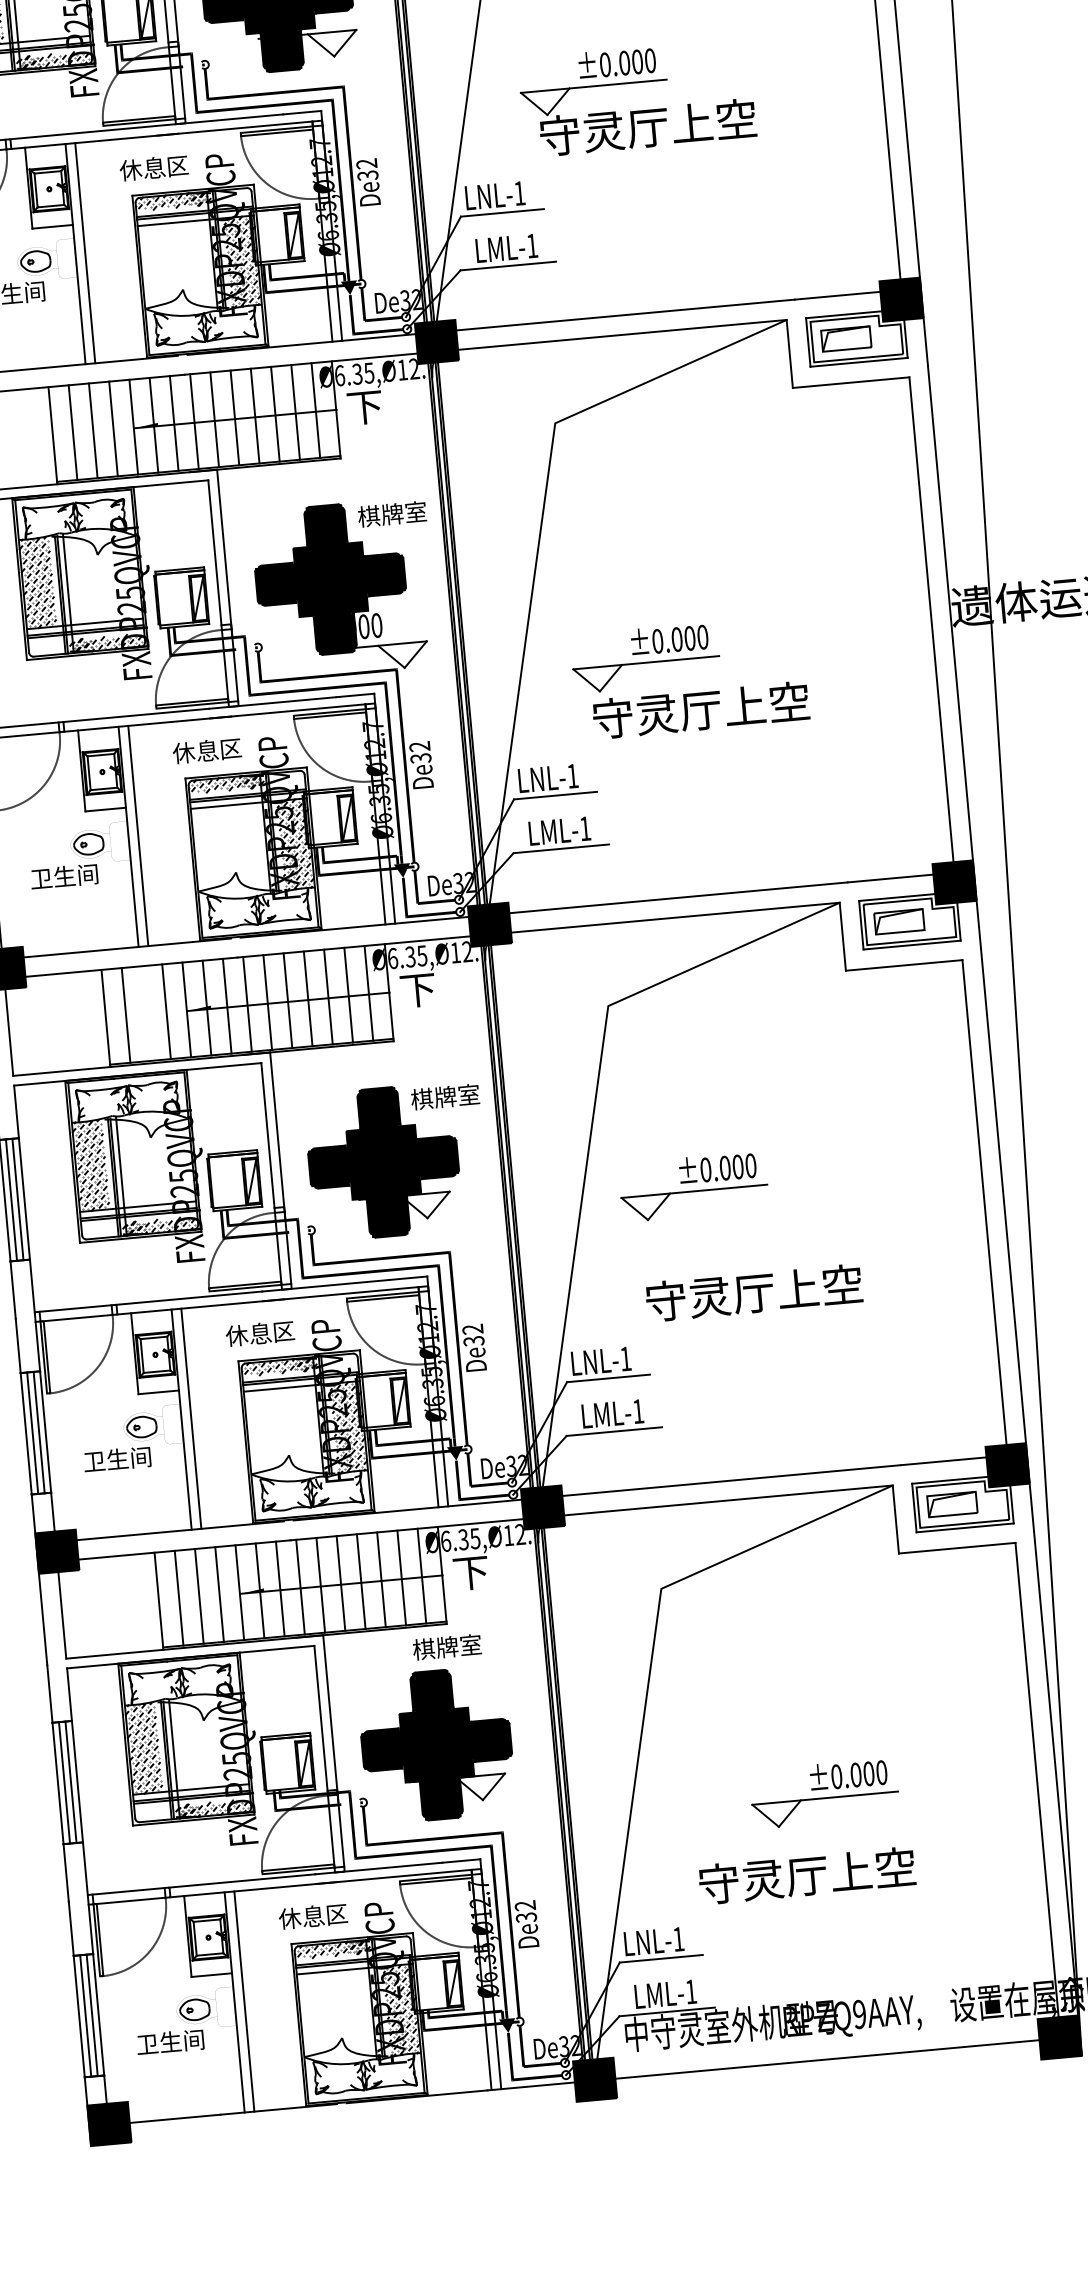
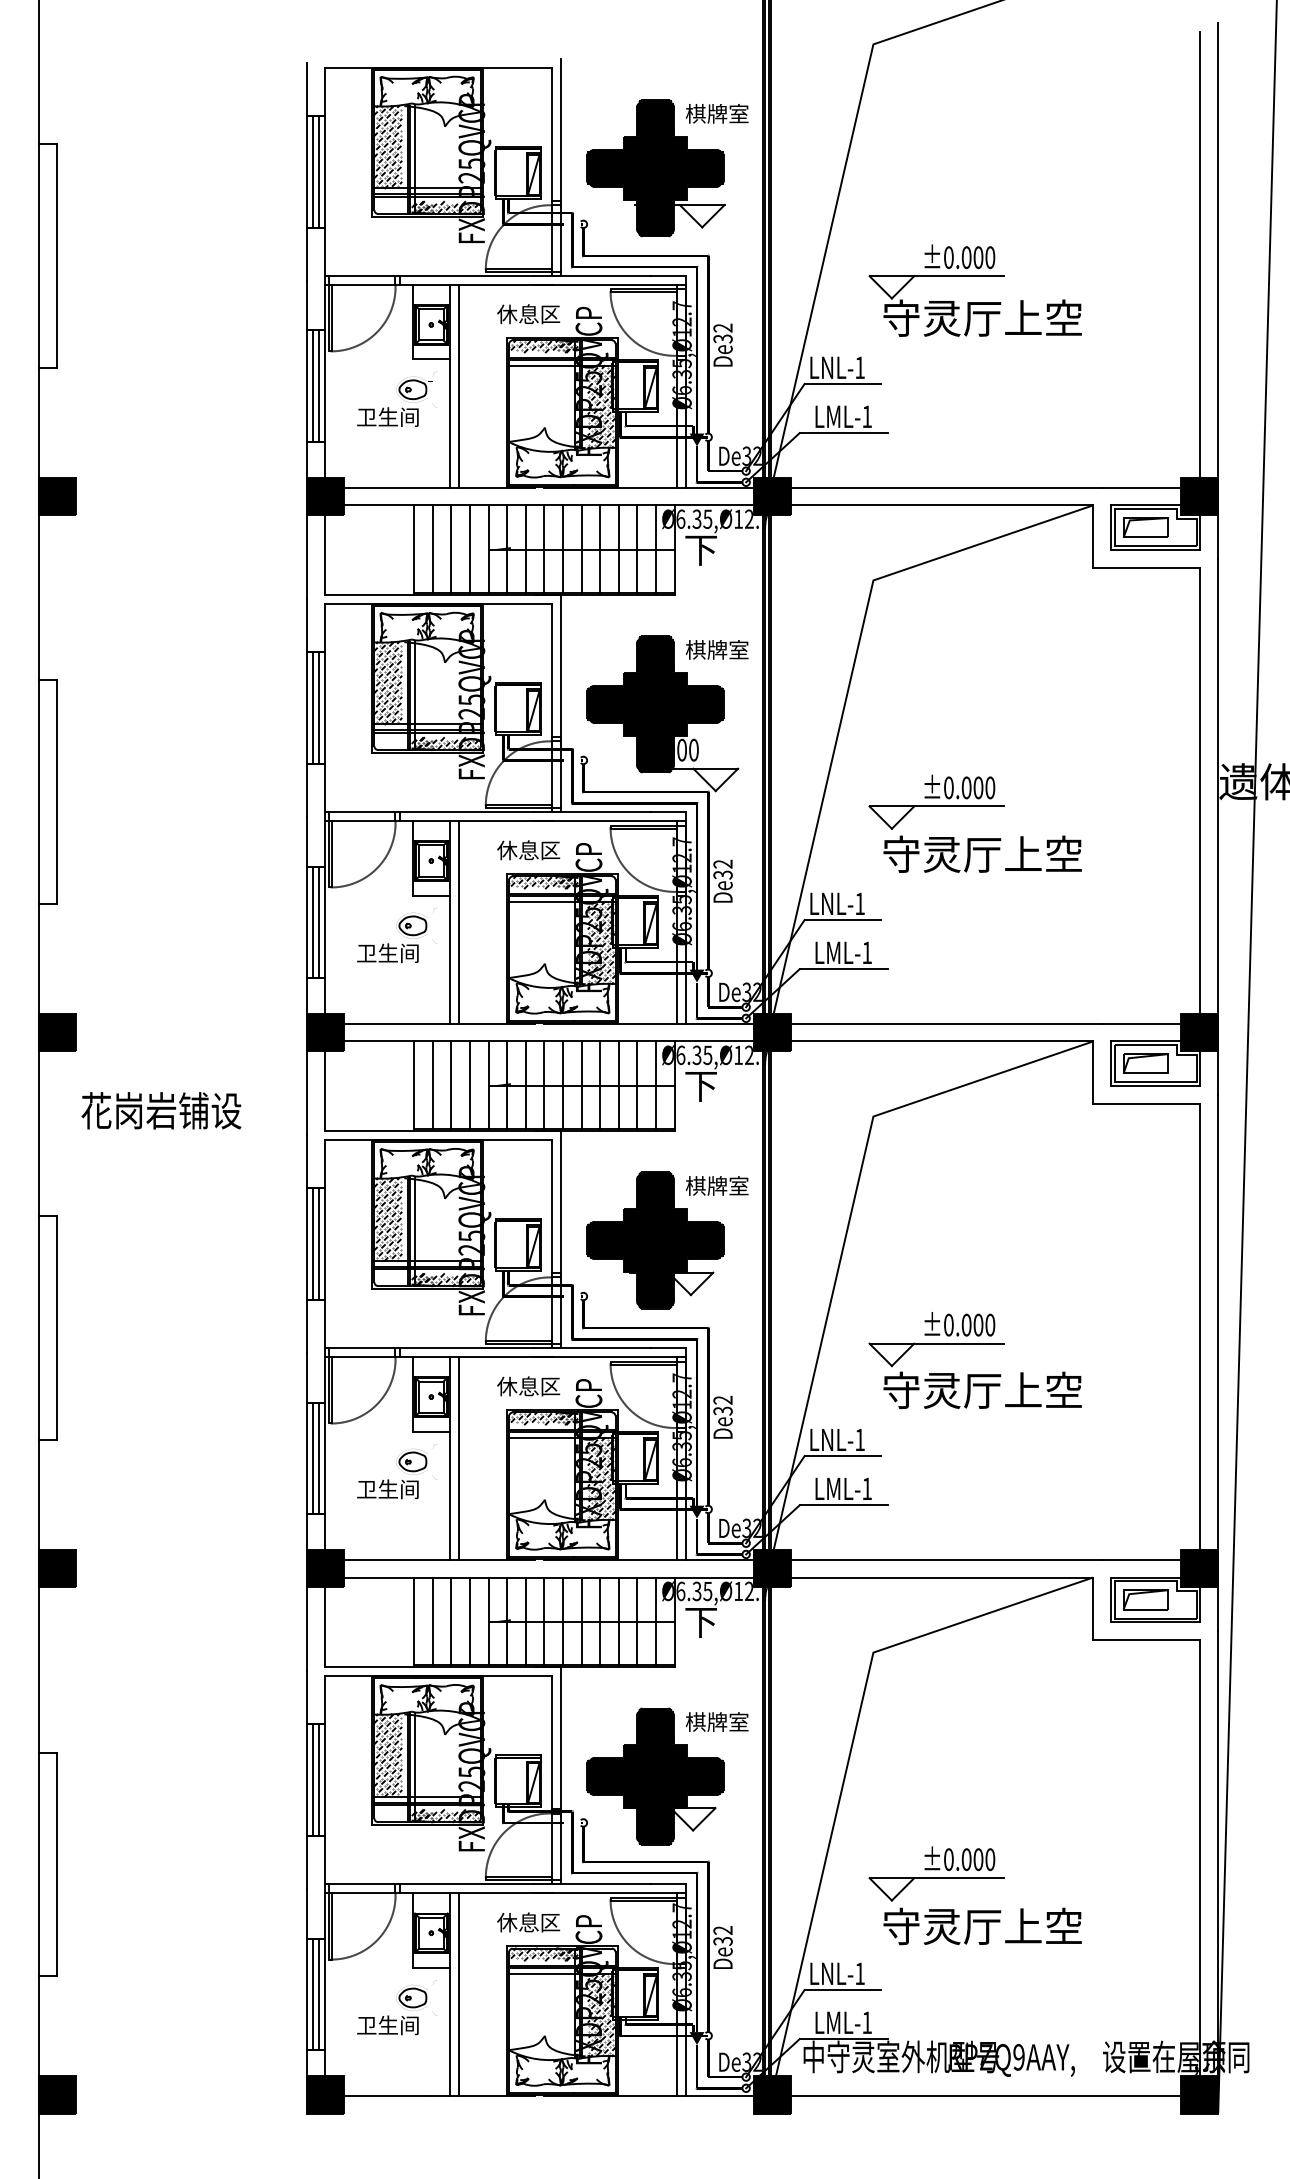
line: (146, 1013) -> (451, 1084), added
part: (693, 1186) -> (936, 1339), moved
text: (447, 1646) -> (717, 1721), moved
part: (824, 1793) -> (936, 1873), moved

